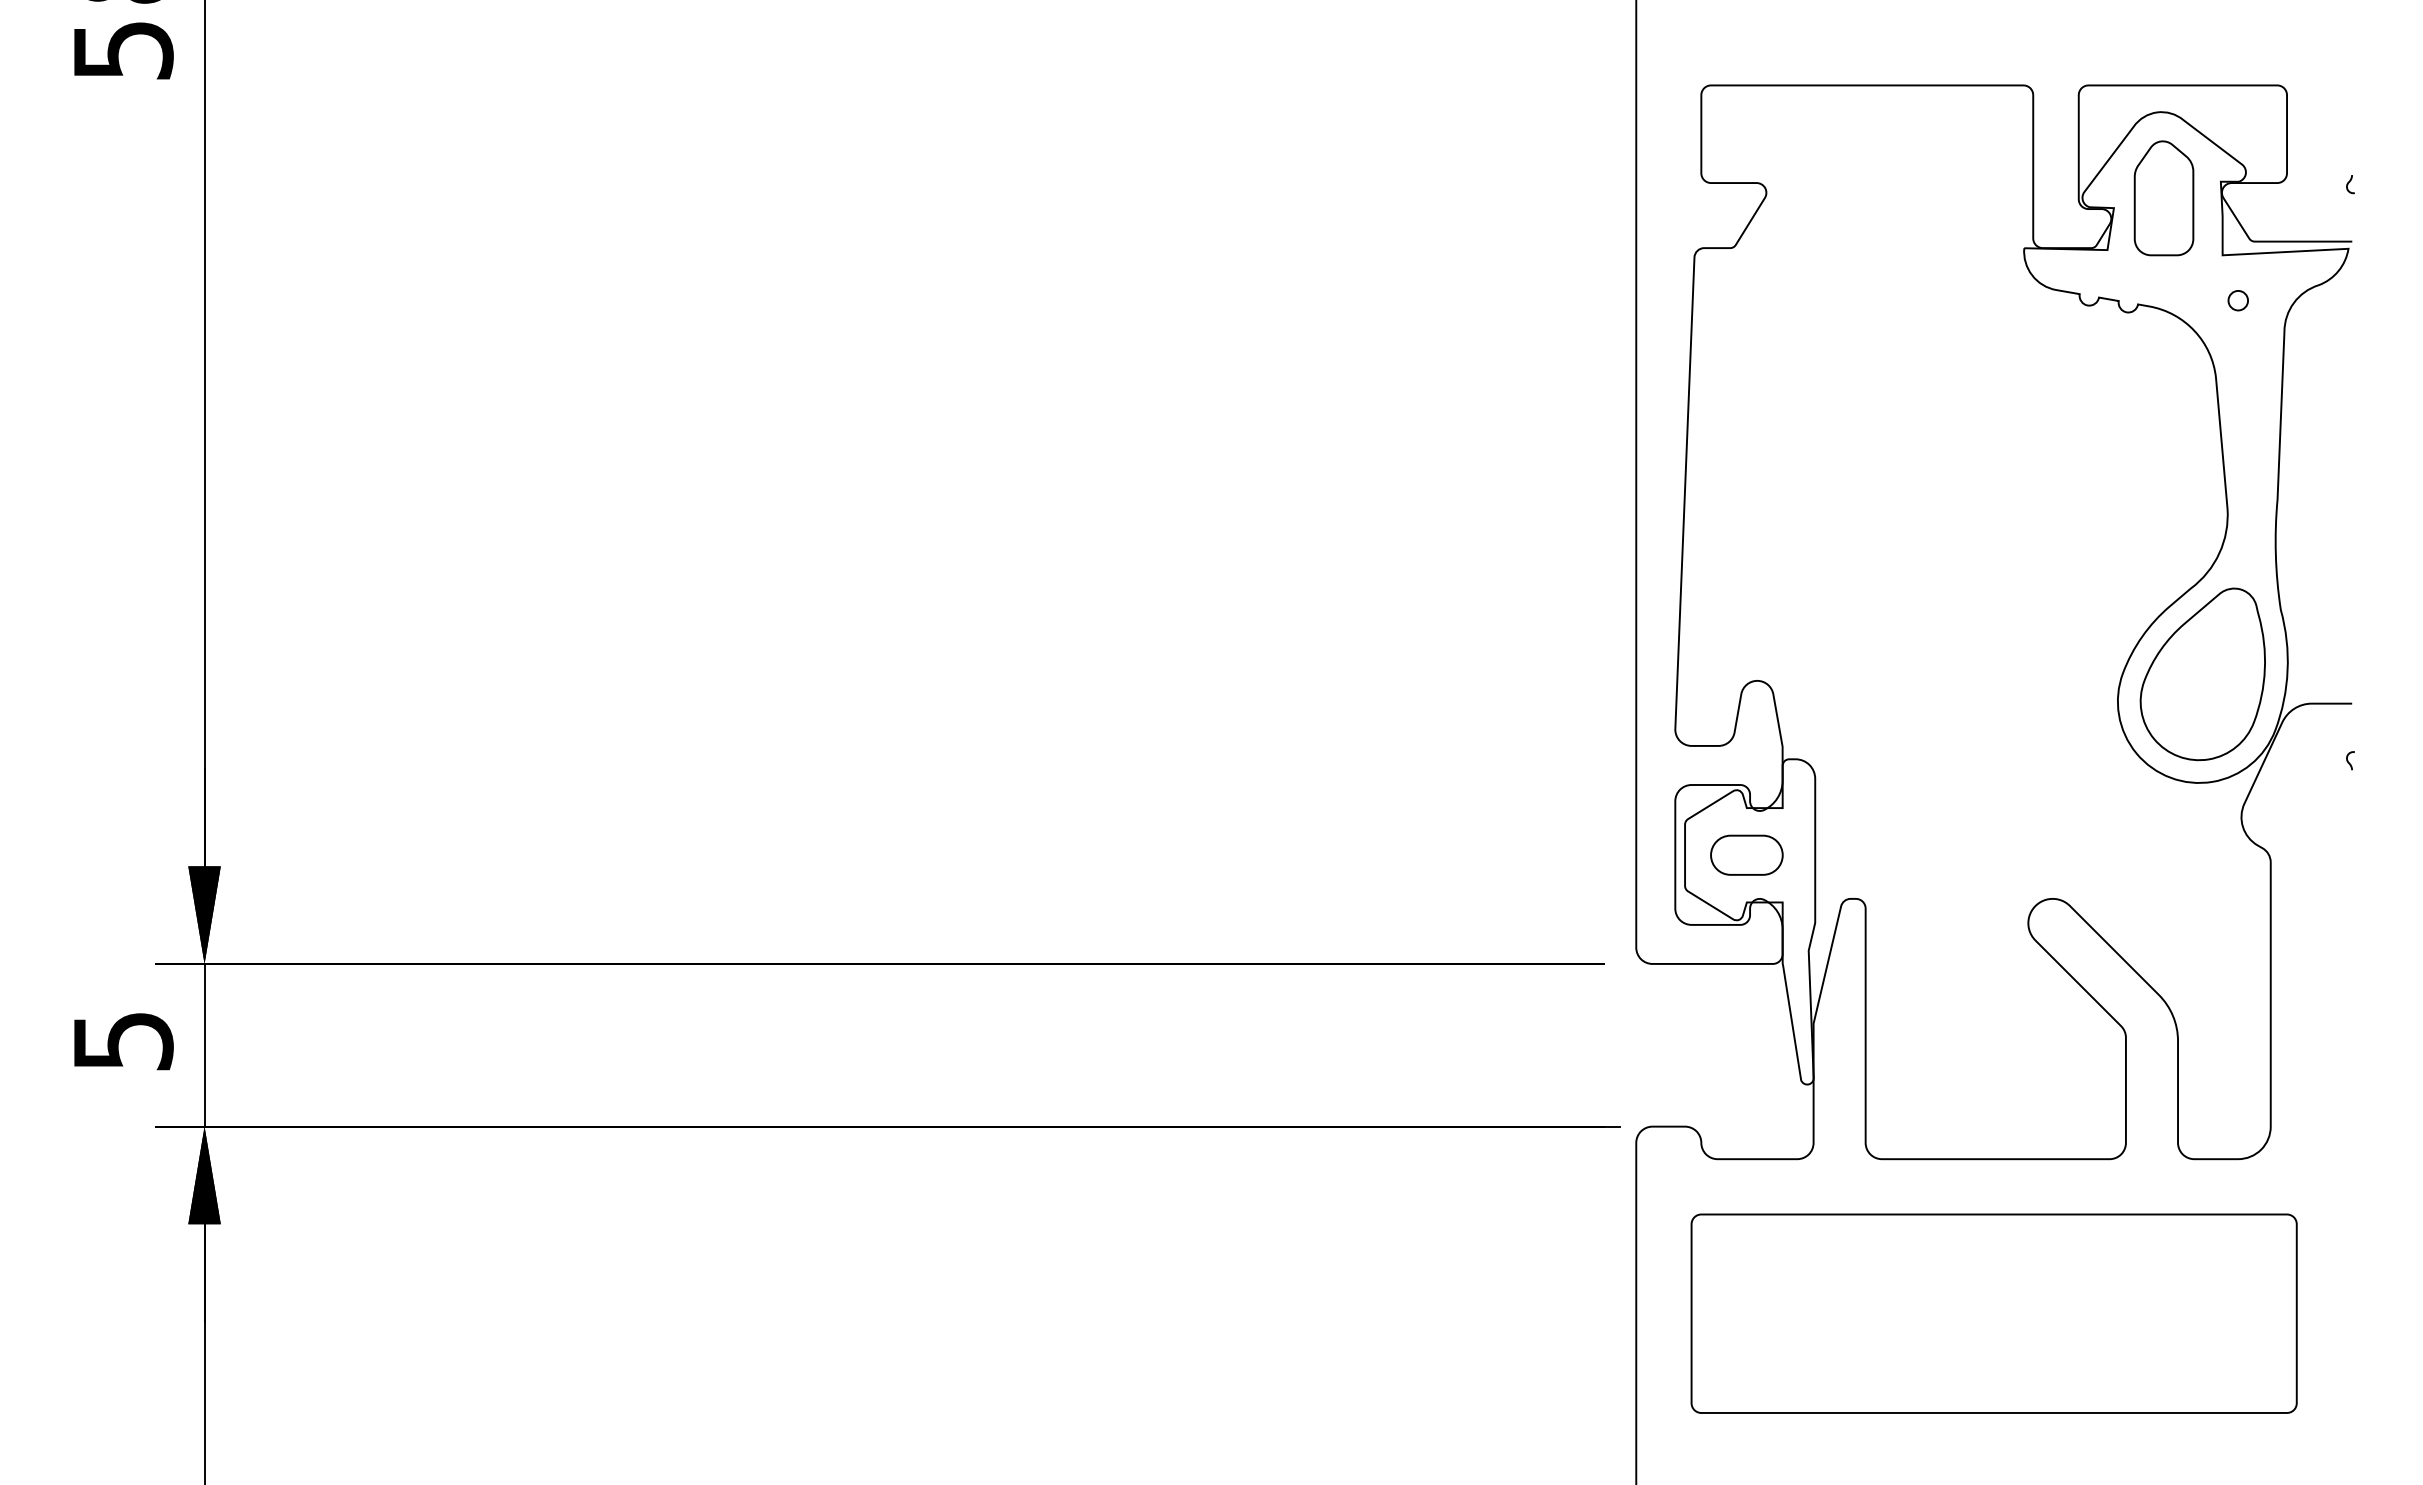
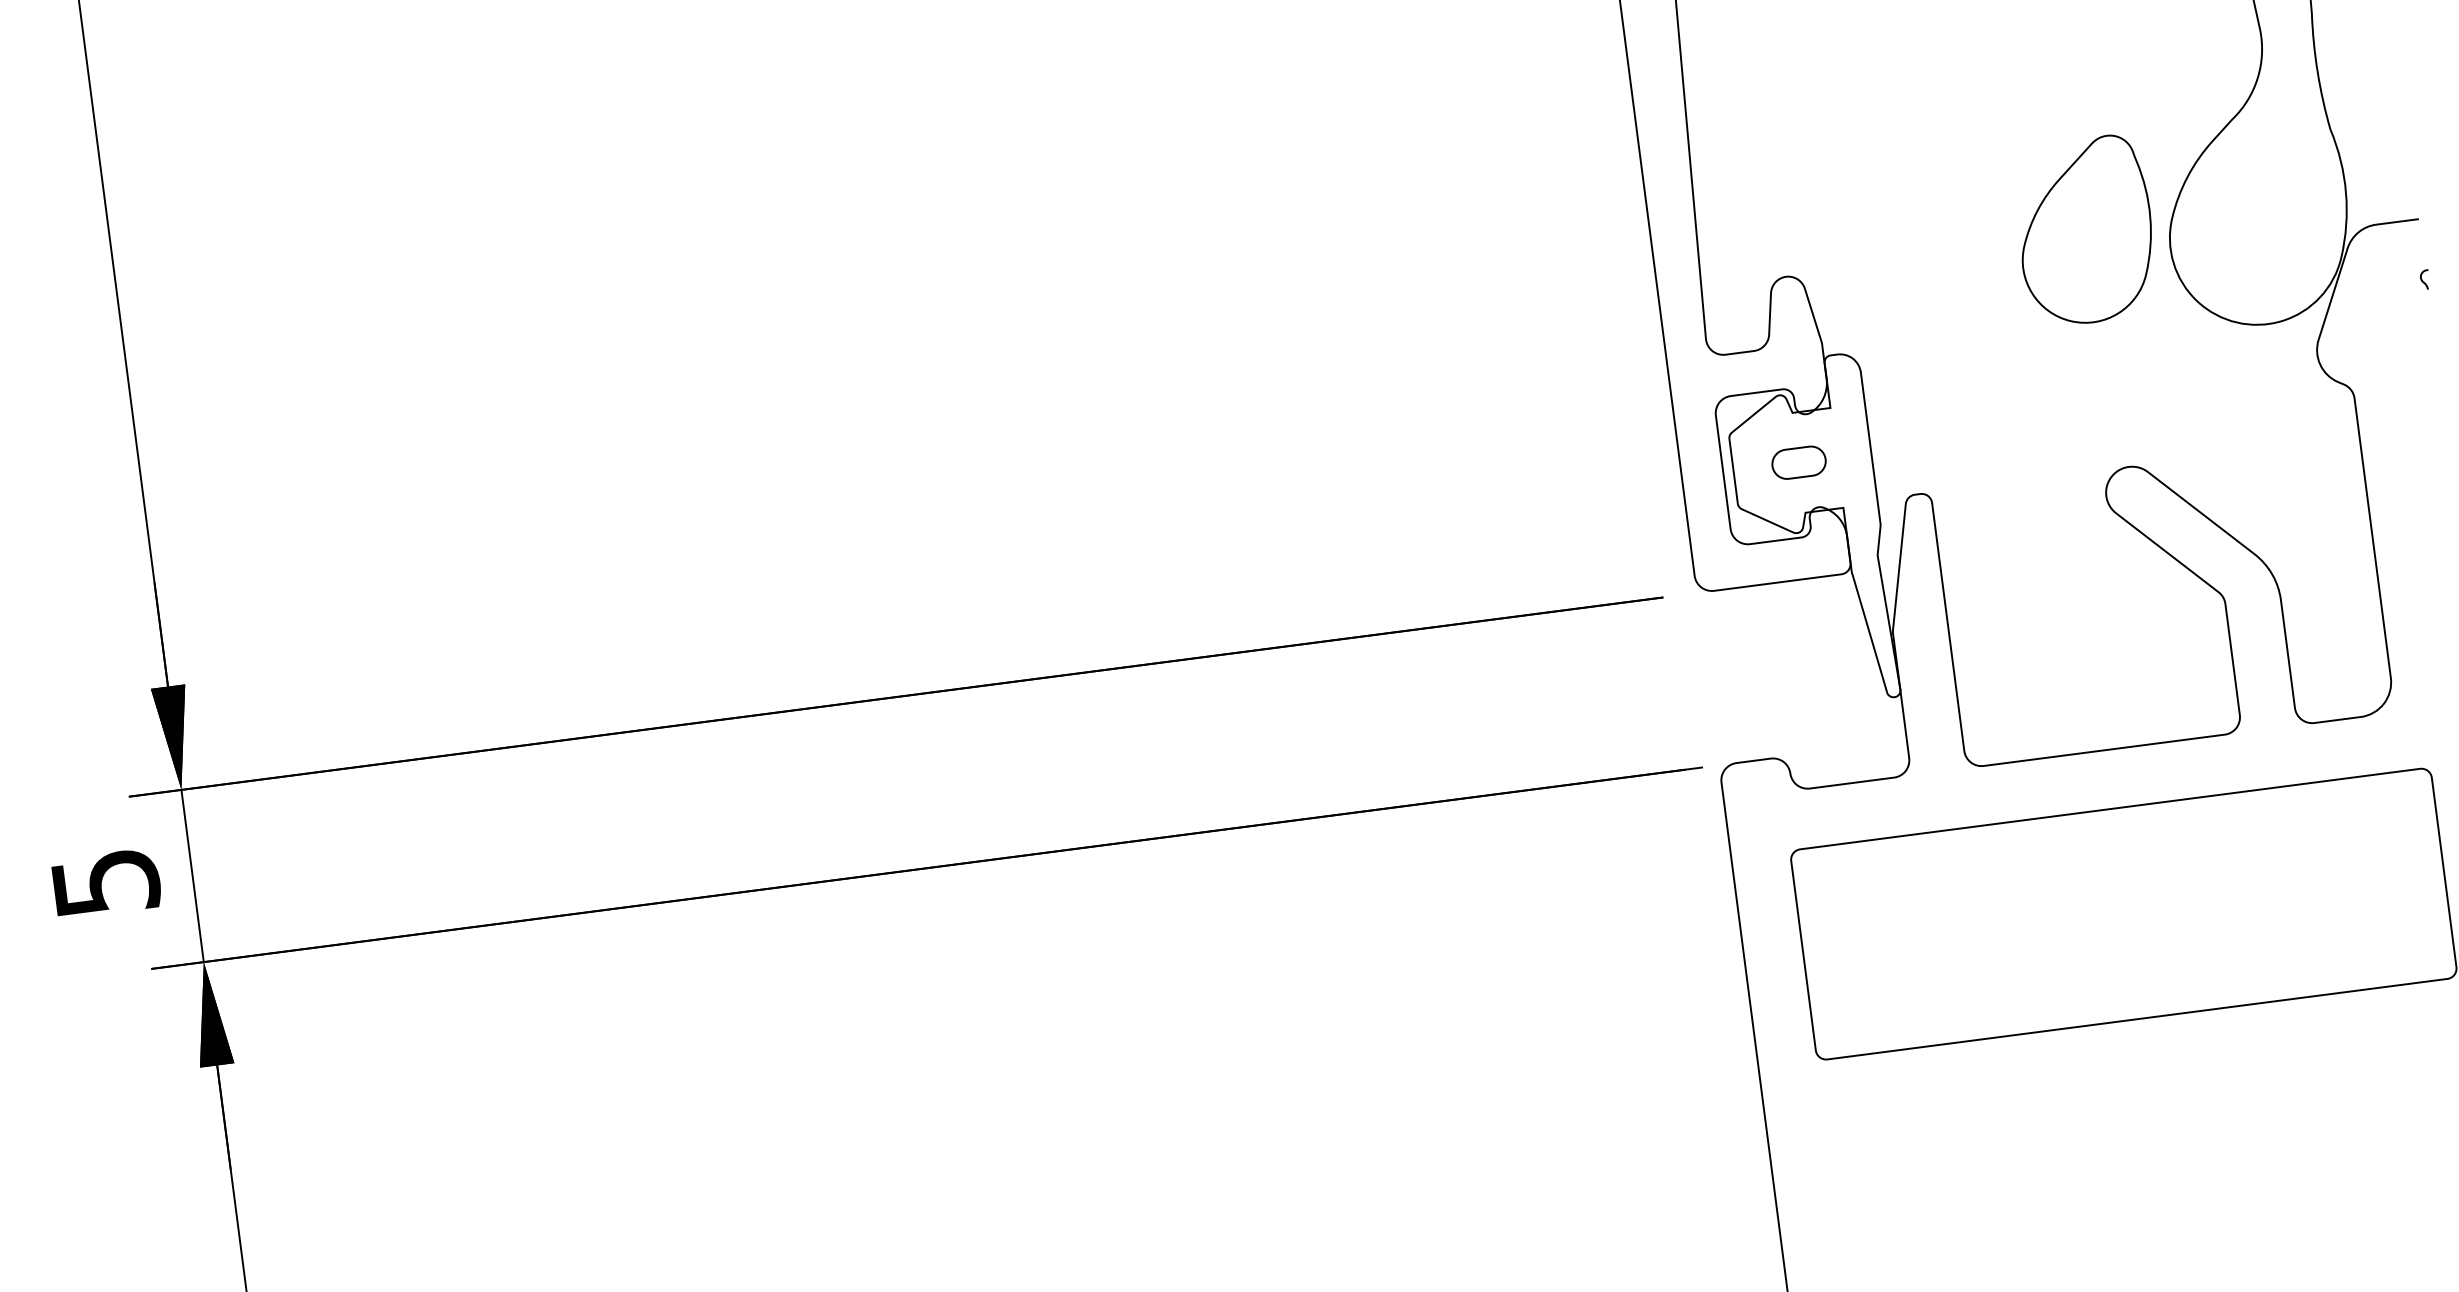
part: (2202, 674) -> (2084, 231), moved
part: (1746, 854) -> (1798, 462), size x0.7

